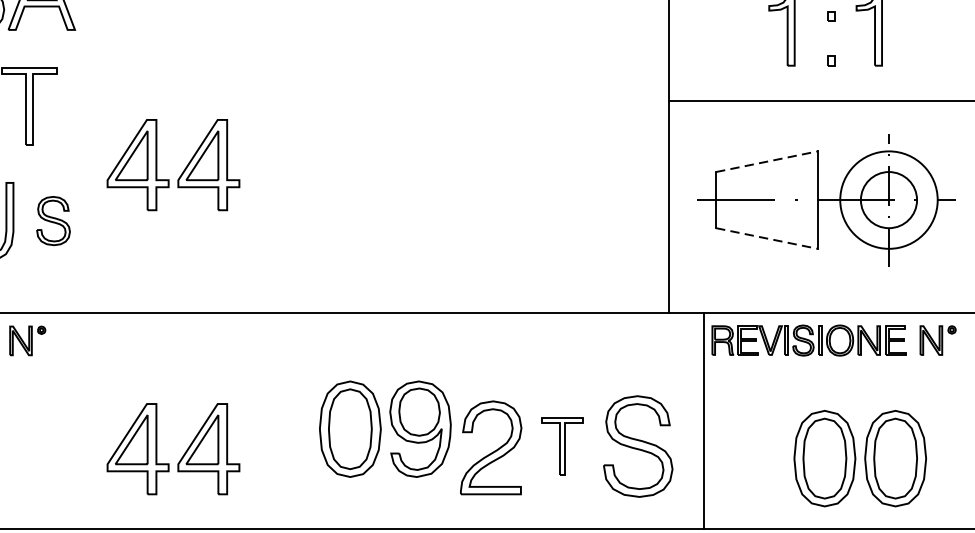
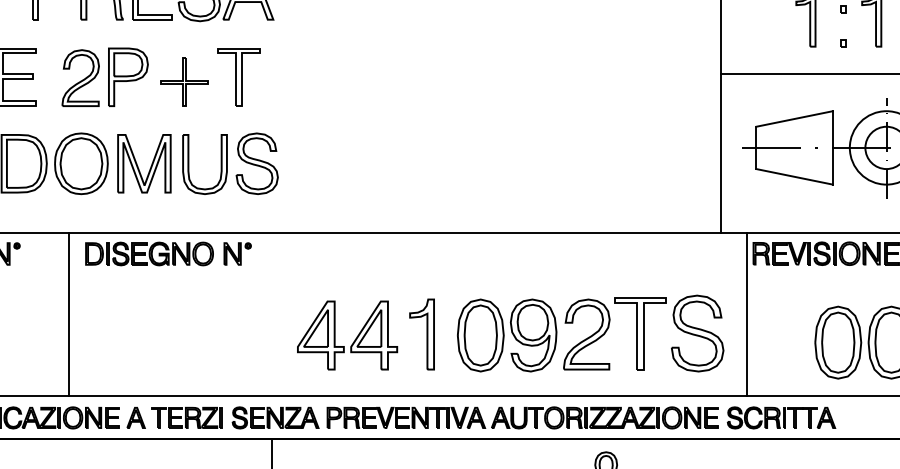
line: (768, 161) -> (795, 118), dashed -> solid
part: (182, 170) -> (354, 125), removed
part: (52, 220) -> (256, 163), size x1.67
line: (768, 238) -> (795, 176), dashed -> solid
part: (385, 429) -> (507, 335), moved
part: (562, 446) -> (640, 333), size x1.67
part: (271, 447) -> (421, 334), added

